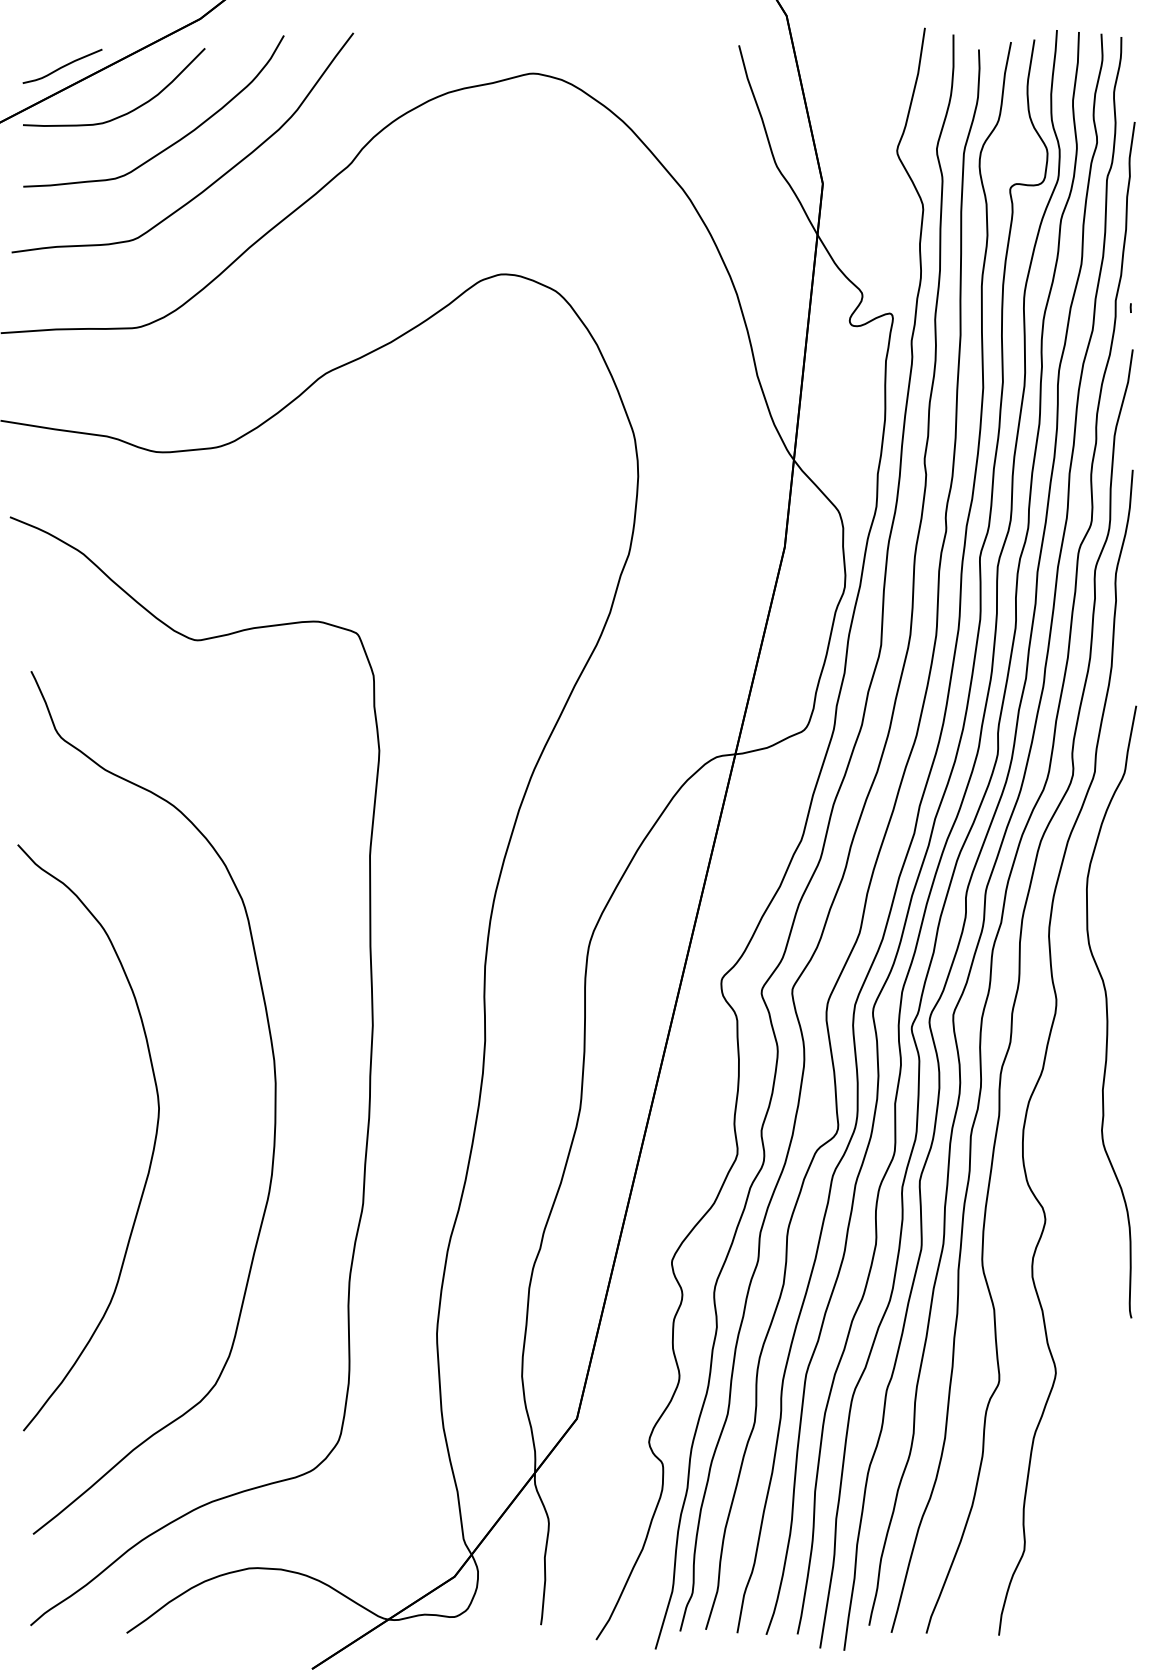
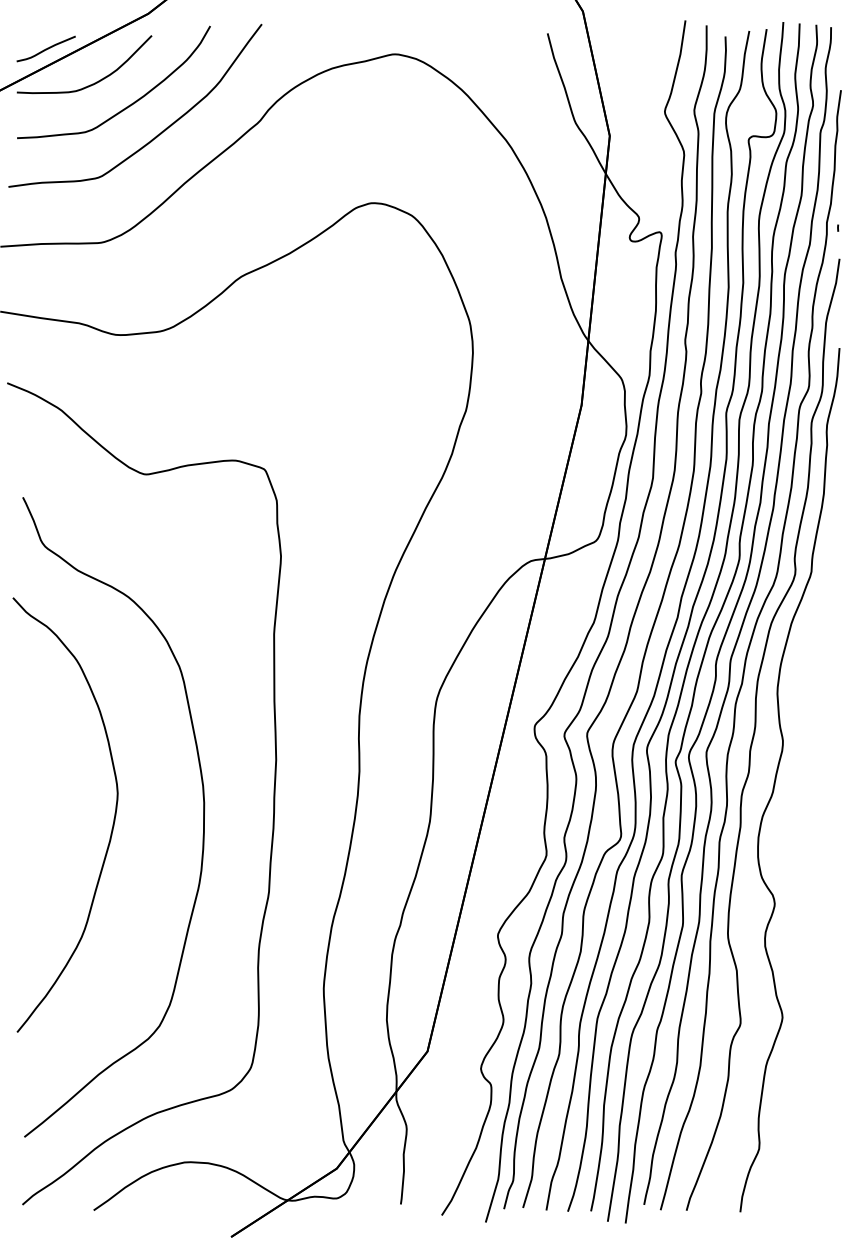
curve: (1107, 1011) -> (820, 749), removed
curve: (152, 1149) -> (112, 823), moved

